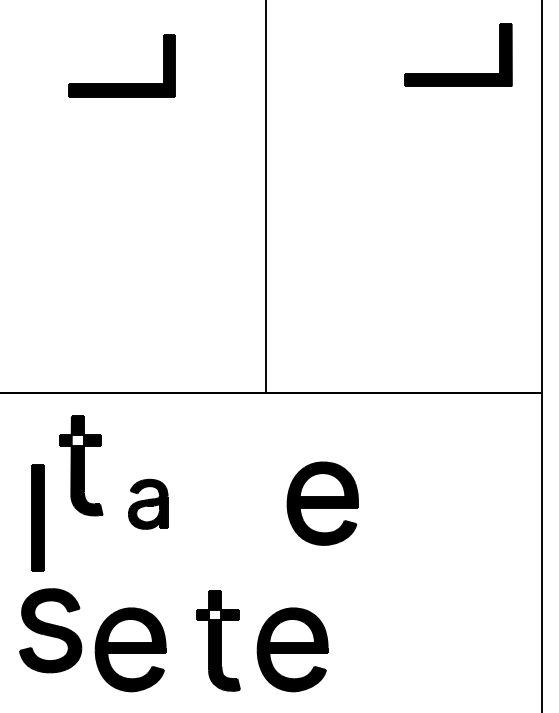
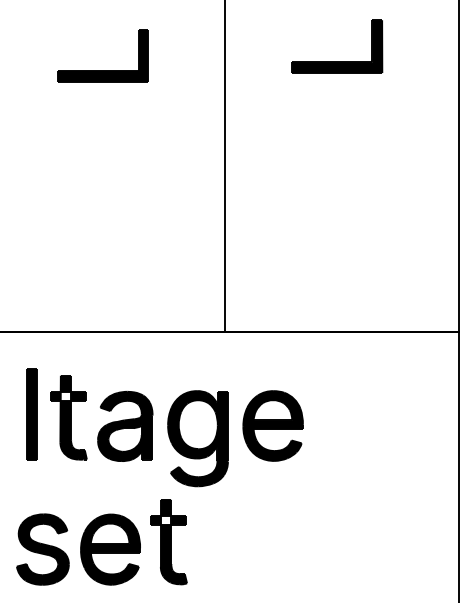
part: (458, 73) -> (337, 62), moved
part: (81, 465) -> (69, 417), moved
part: (148, 504) -> (125, 426), size x1.67
part: (37, 517) -> (31, 414), moved
part: (233, 518) -> (197, 438), added
part: (50, 630) -> (42, 549), moved
part: (218, 640) -> (168, 541), moved
part: (292, 649) -> (247, 549), removed

